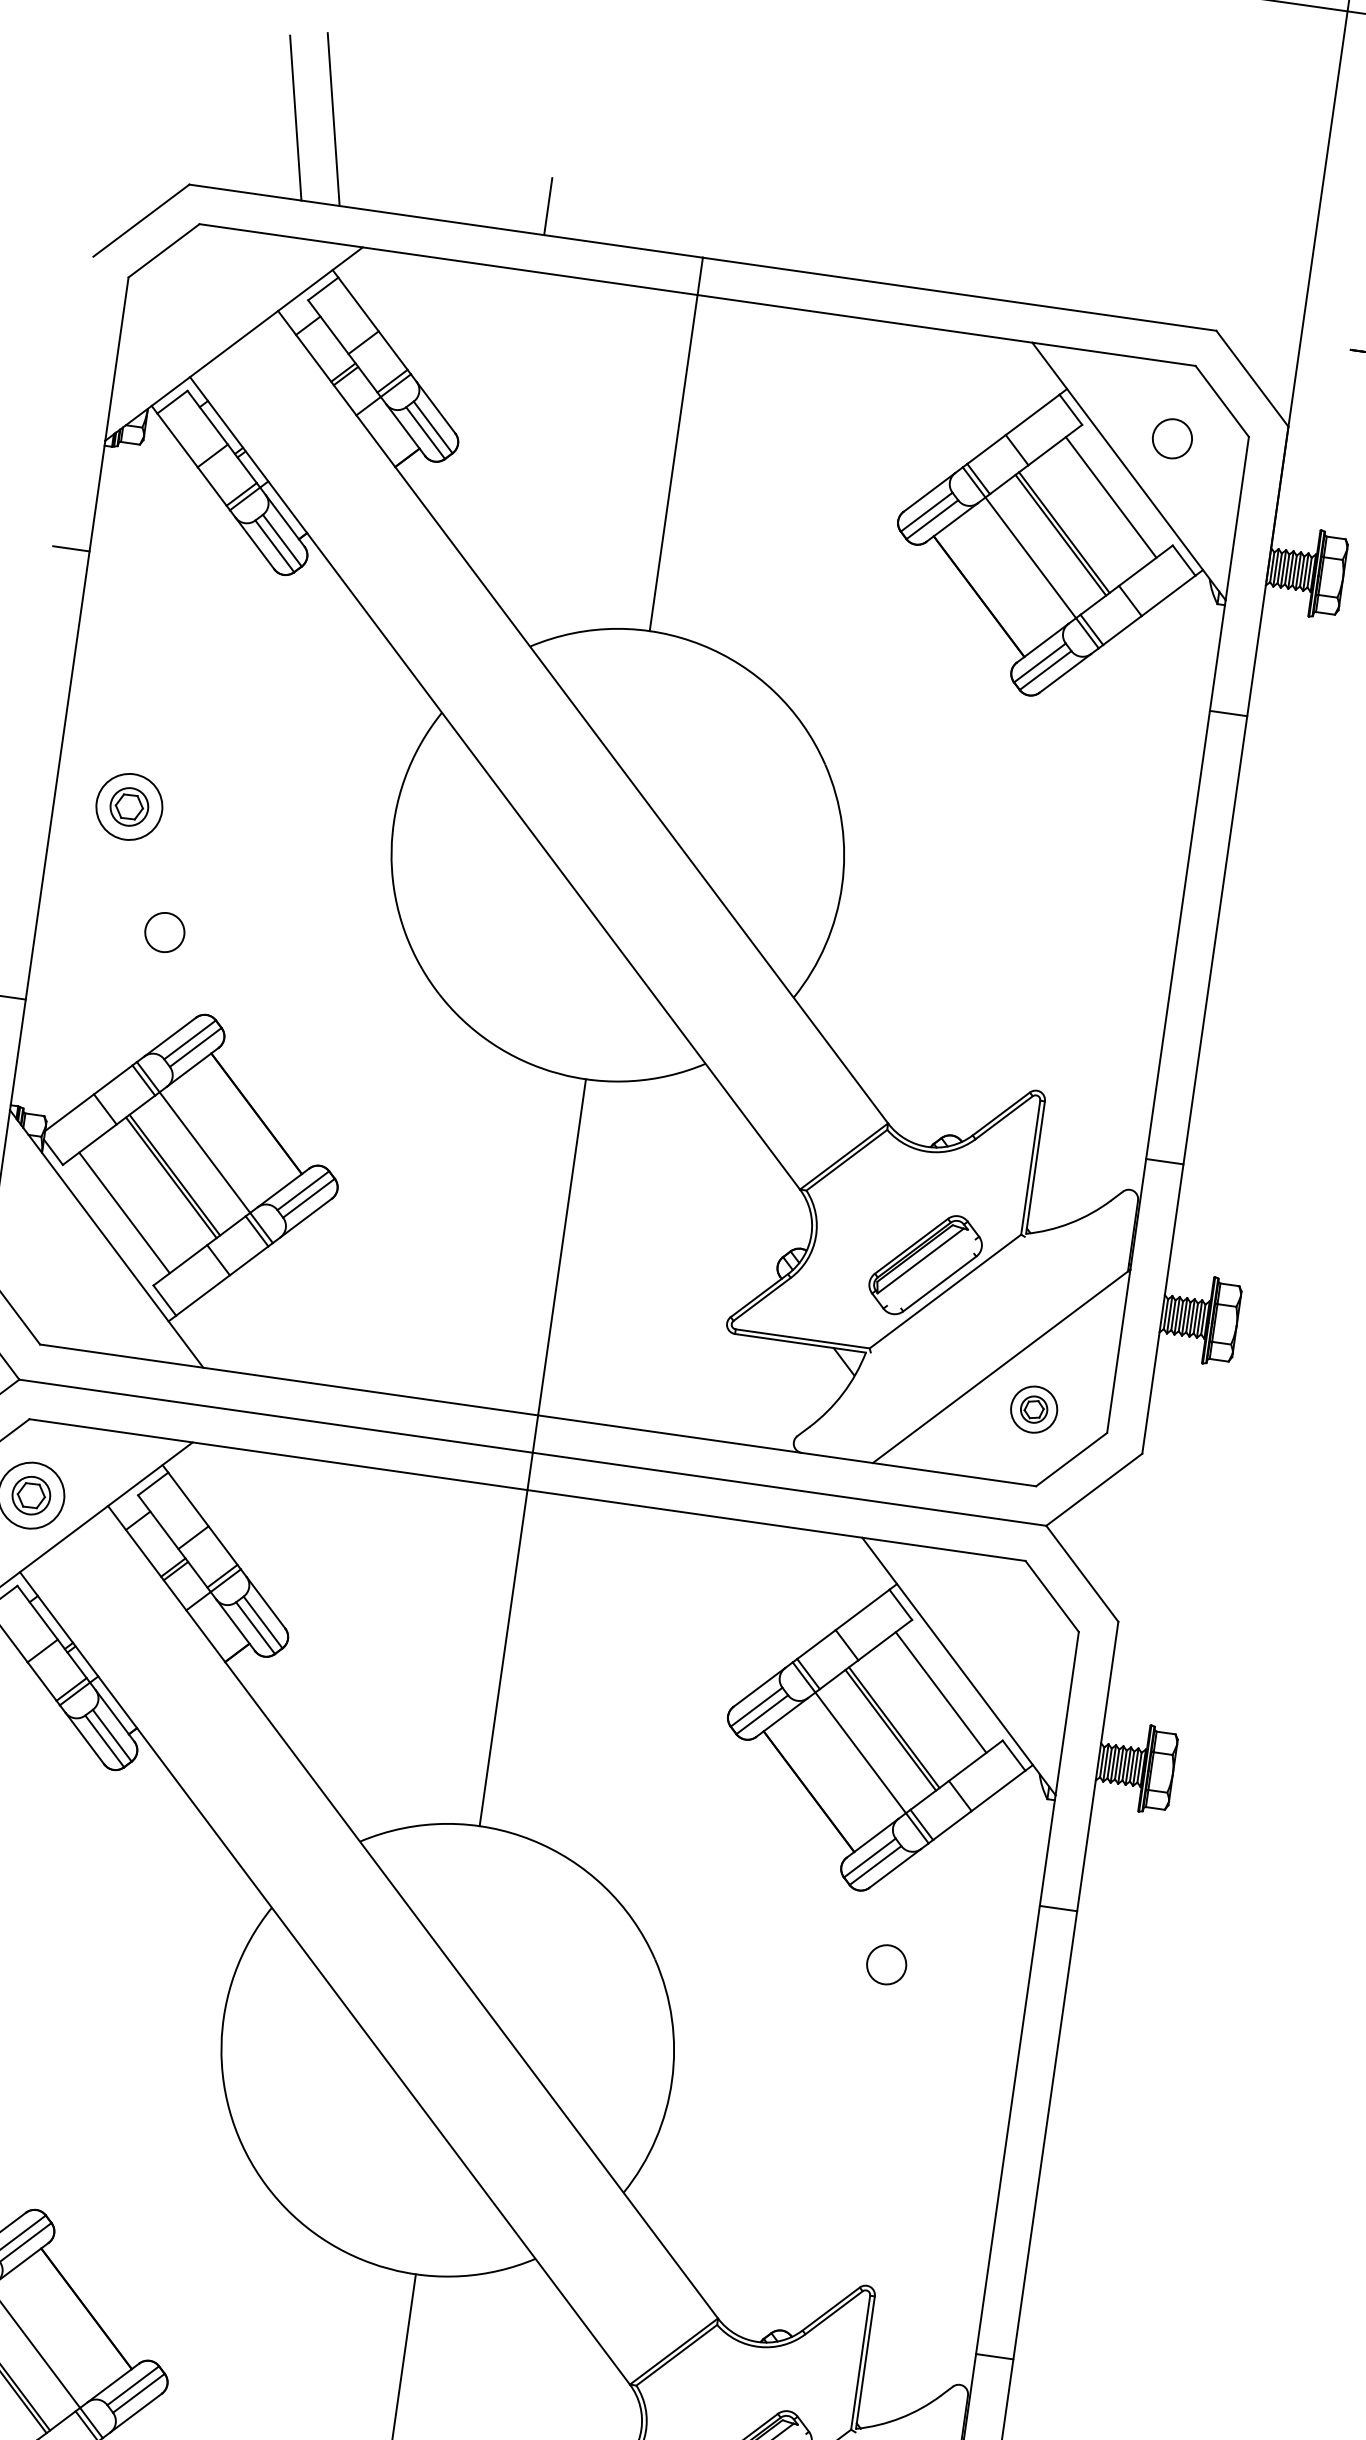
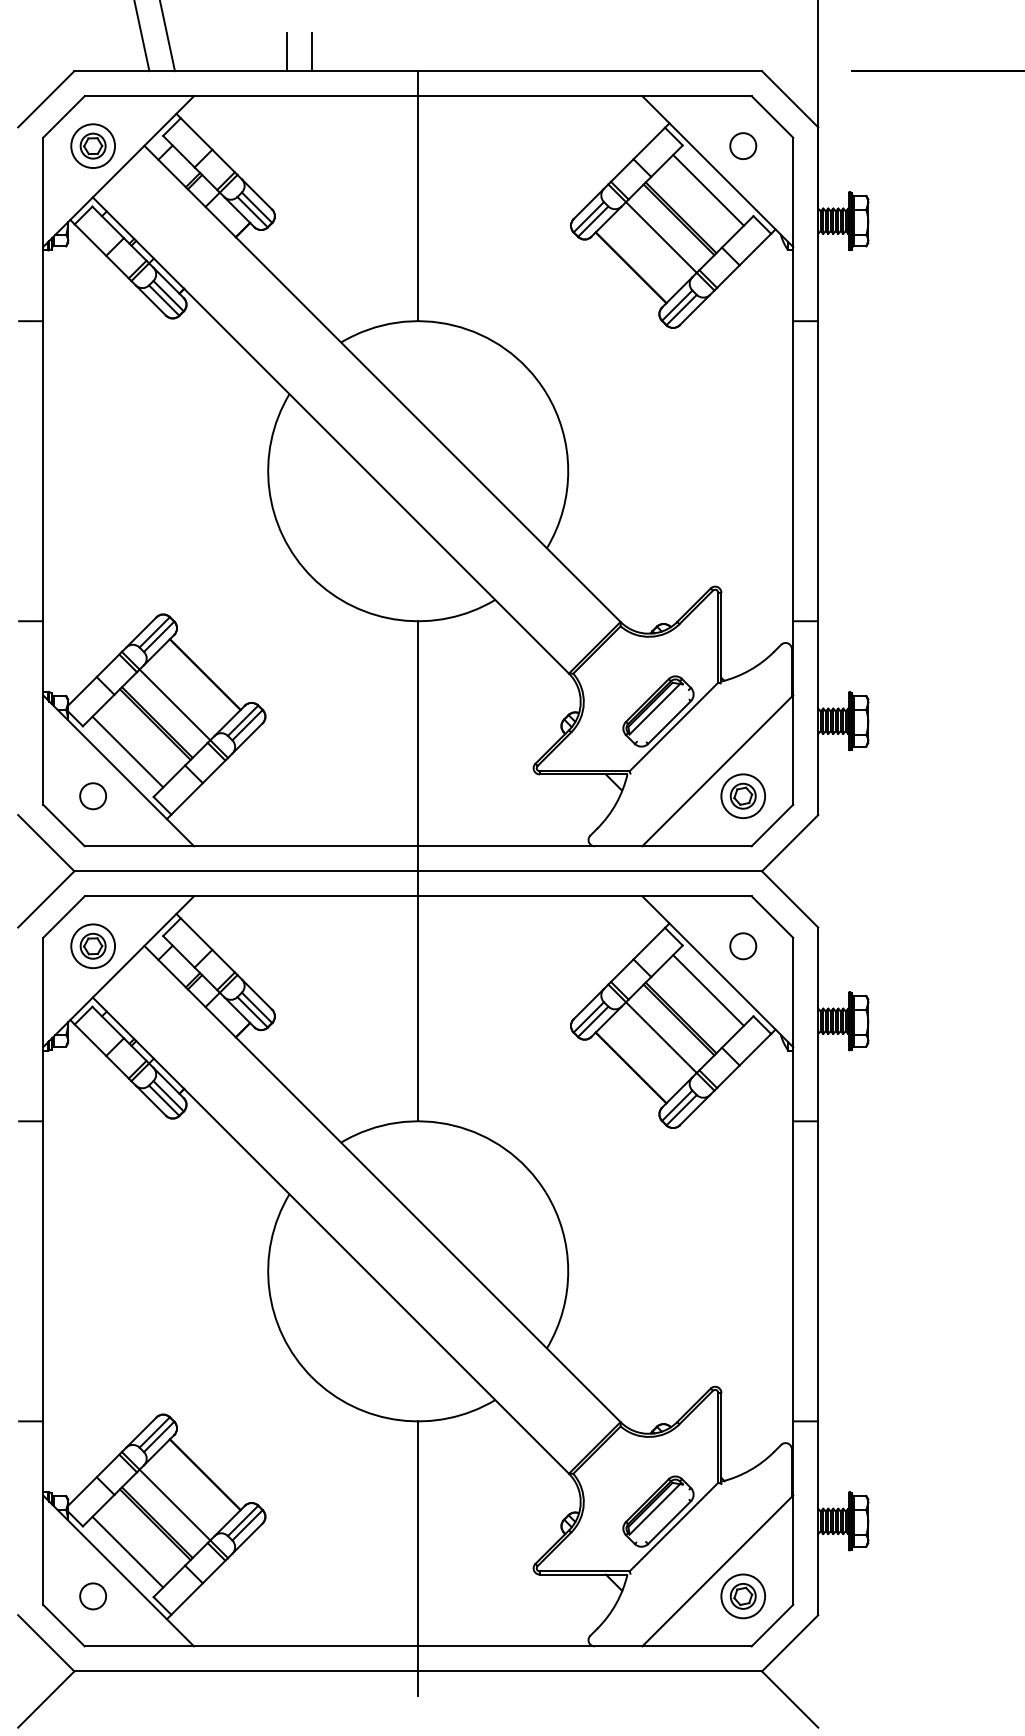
line: (510, 201) -> (286, 52), added
part: (128, 805) -> (92, 145), moved
circle: (163, 932) -> (92, 796), moved
part: (1033, 1408) -> (742, 795), size x1.43
circle: (886, 1965) -> (743, 946), moved

